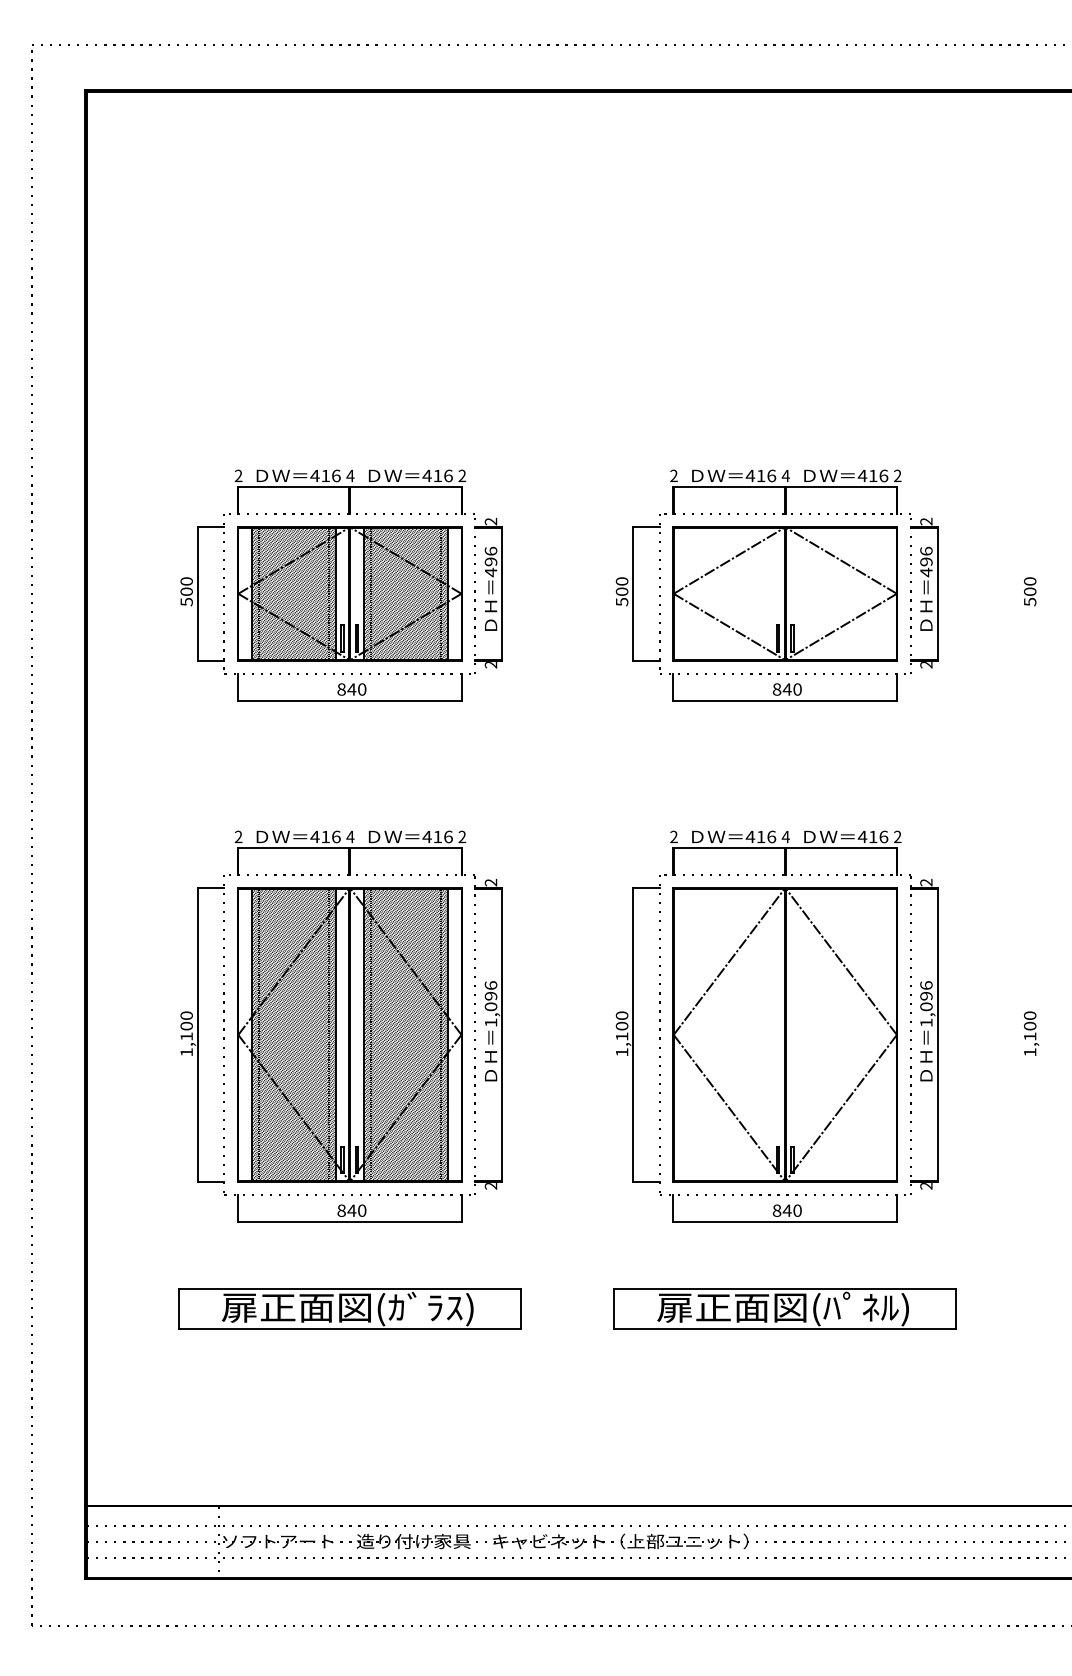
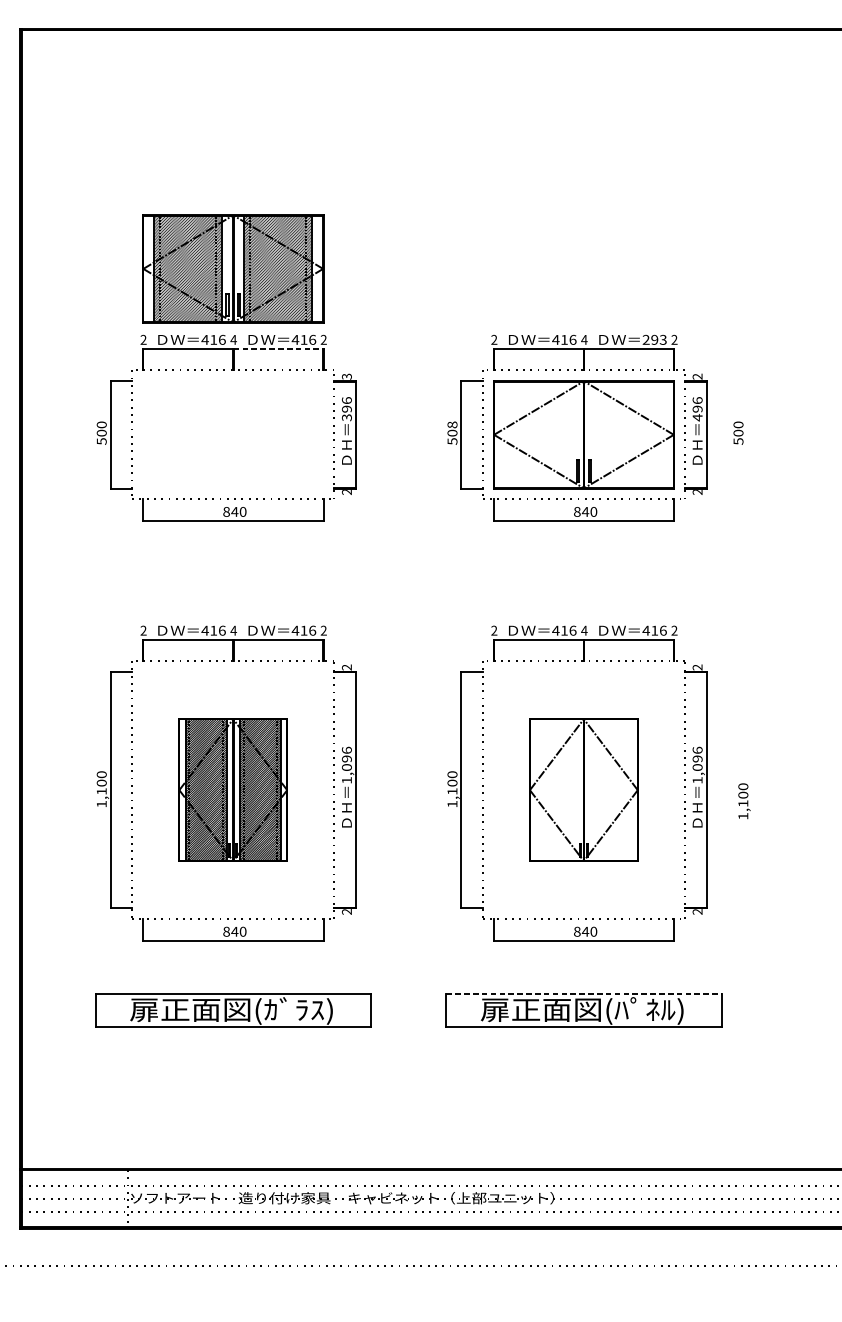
text: (872, 475) -> (654, 339), 416 -> 293
line: (405, 487) -> (278, 349), solid -> dashed
text: (491, 521) -> (347, 376), 2 -> 3
text: (490, 572) -> (346, 417), 496 -> 396
text: (621, 581) -> (452, 424), 500 -> 508
text: (1030, 591) -> (738, 432), moved
part: (349, 593) -> (232, 268), moved
text: (1031, 1033) -> (744, 801), moved
part: (349, 1034) -> (232, 789), size x0.6
part: (784, 1034) -> (583, 789), size x0.6
line: (785, 1288) -> (584, 994), solid -> dashed

